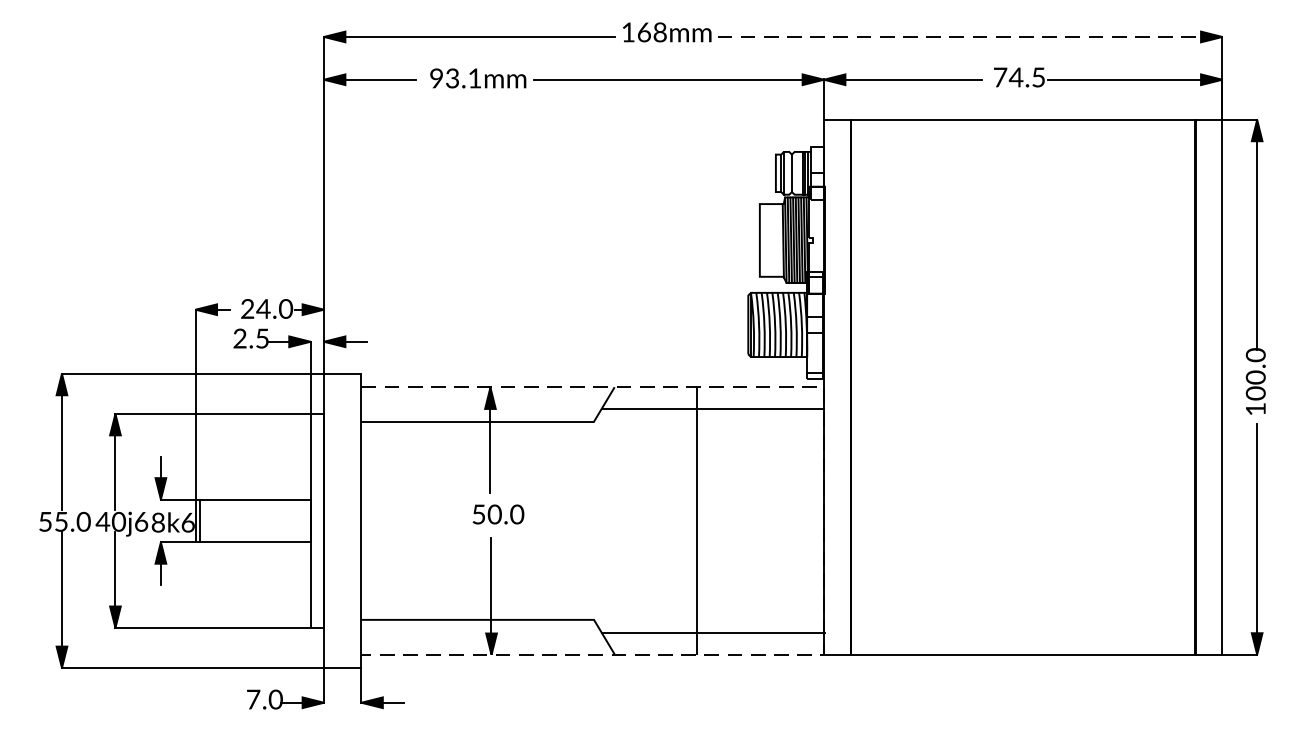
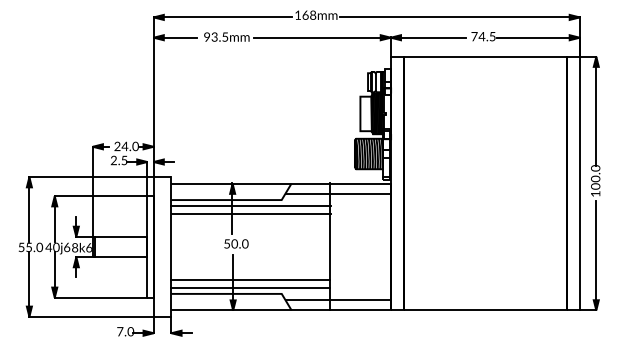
line: (970, 37) -> (460, 17), dashed -> solid
text: (475, 77) -> (225, 36), 93.1mm -> 93.5mm
line: (528, 433) -> (250, 205), added
line: (528, 450) -> (250, 213), added
line: (823, 522) -> (390, 247), dashed -> solid
line: (528, 589) -> (250, 279), added
line: (528, 606) -> (250, 287), added

